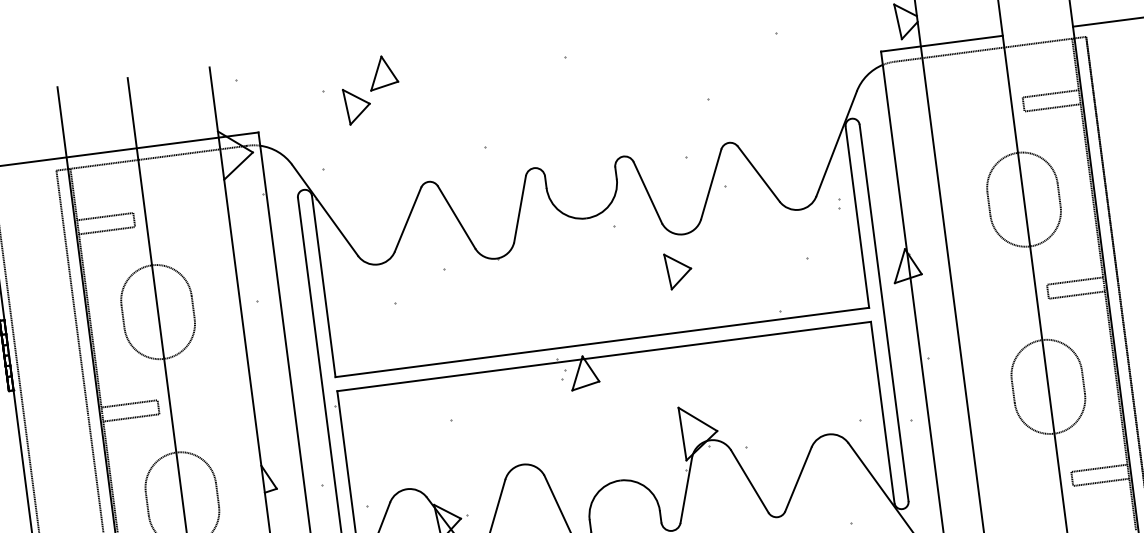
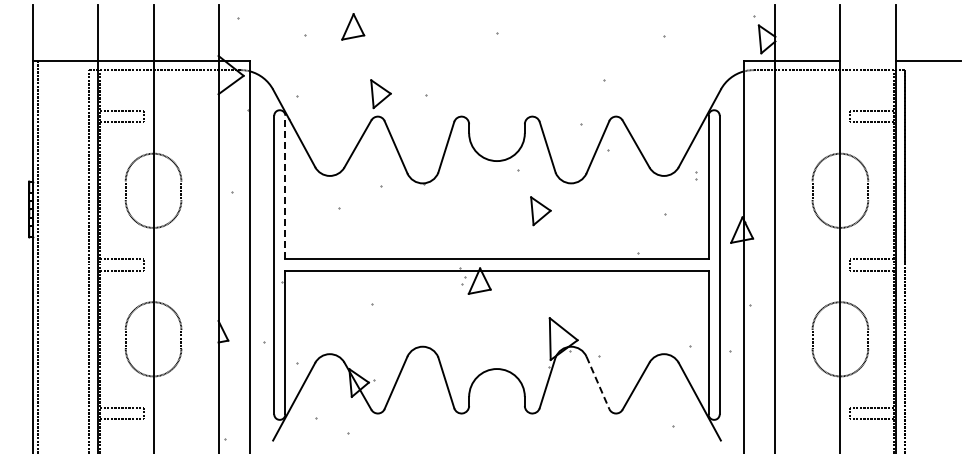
part: (356, 106) -> (380, 94), moved
part: (678, 271) -> (540, 211), moved
line: (323, 286) -> (285, 187), solid -> dashed
line: (749, 481) -> (597, 382), solid -> dashed

